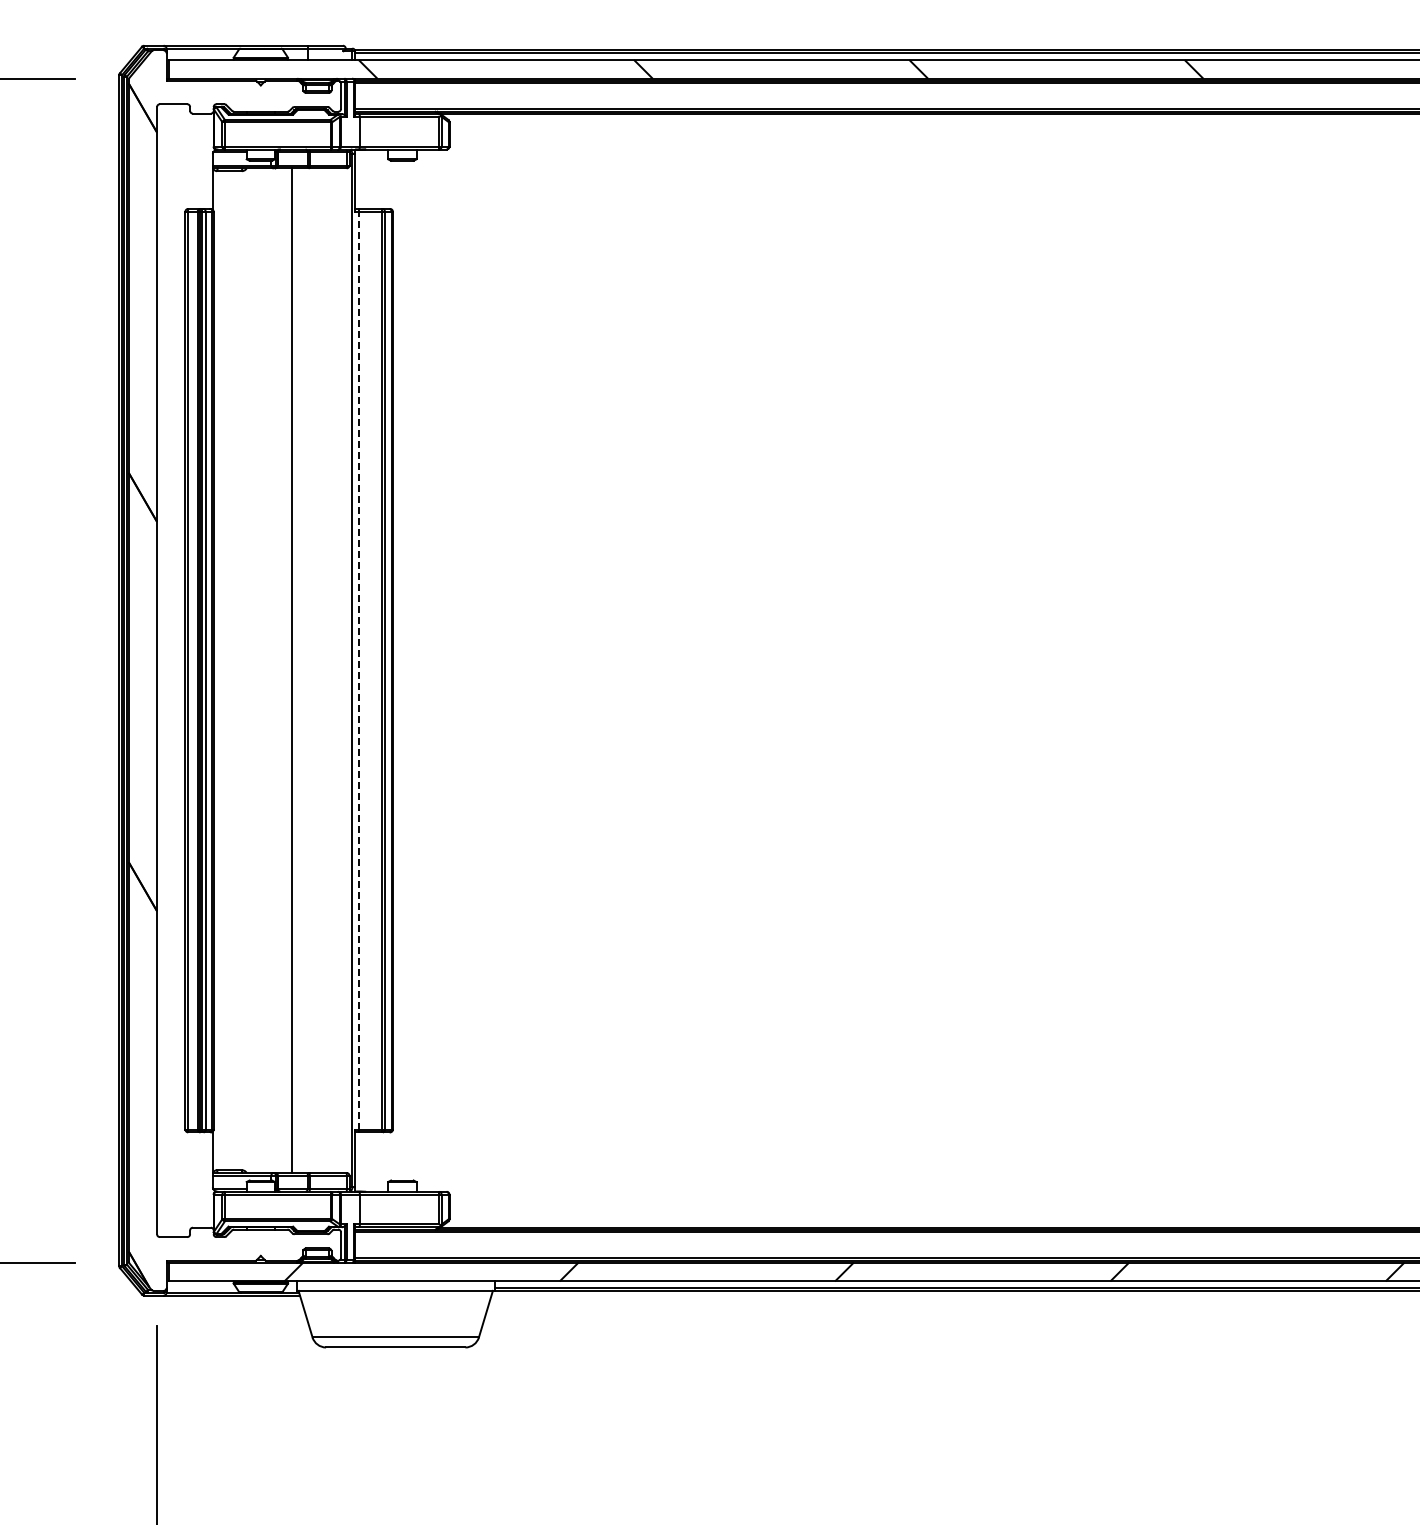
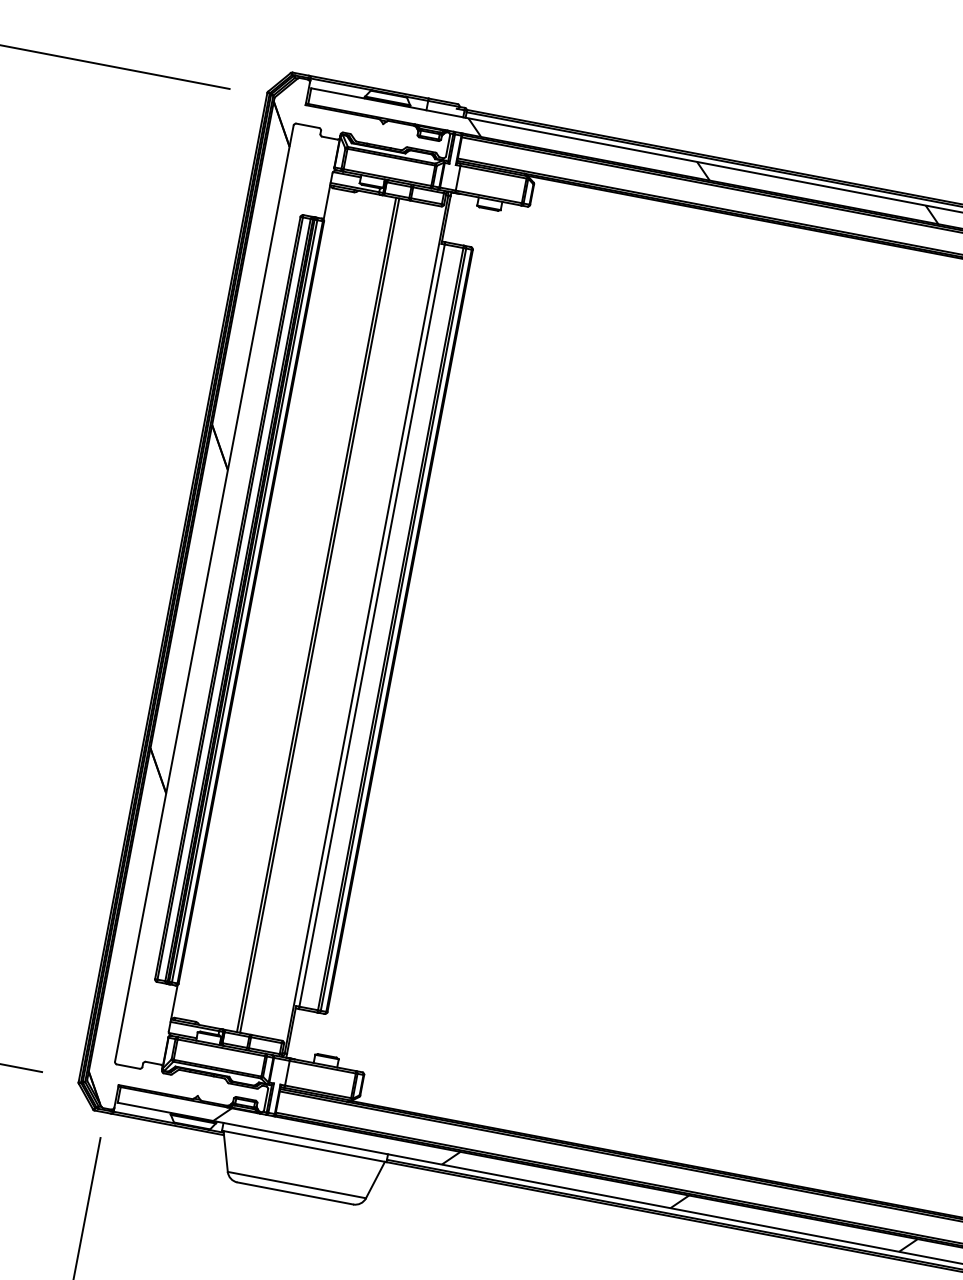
line: (296, 670) -> (320, 615), added
line: (359, 670) -> (372, 625), dashed -> solid

